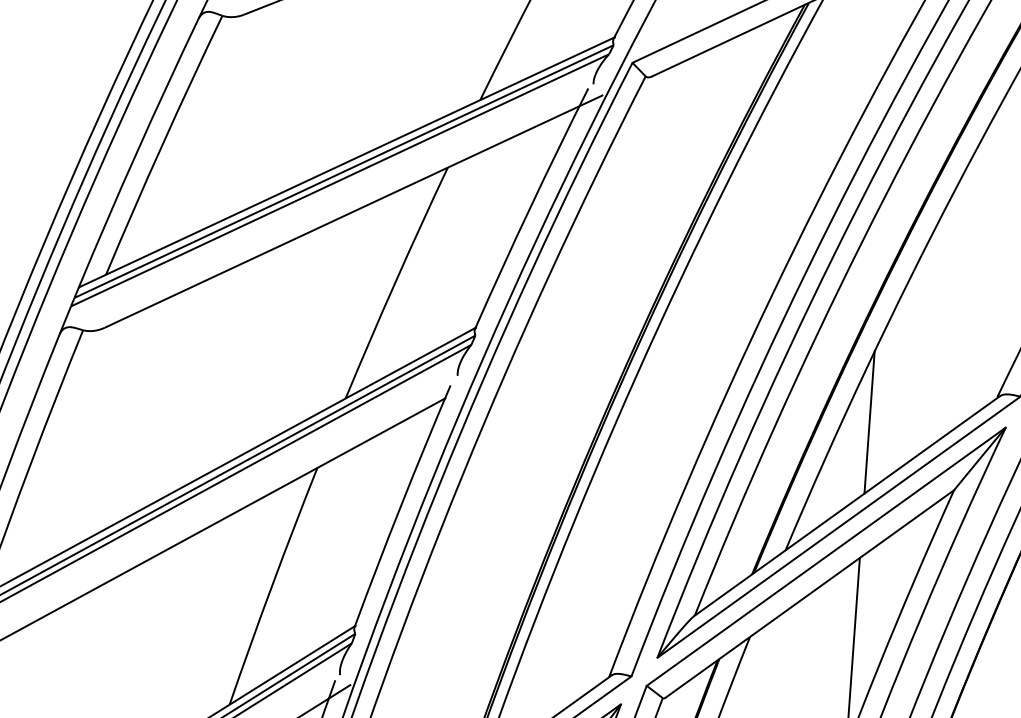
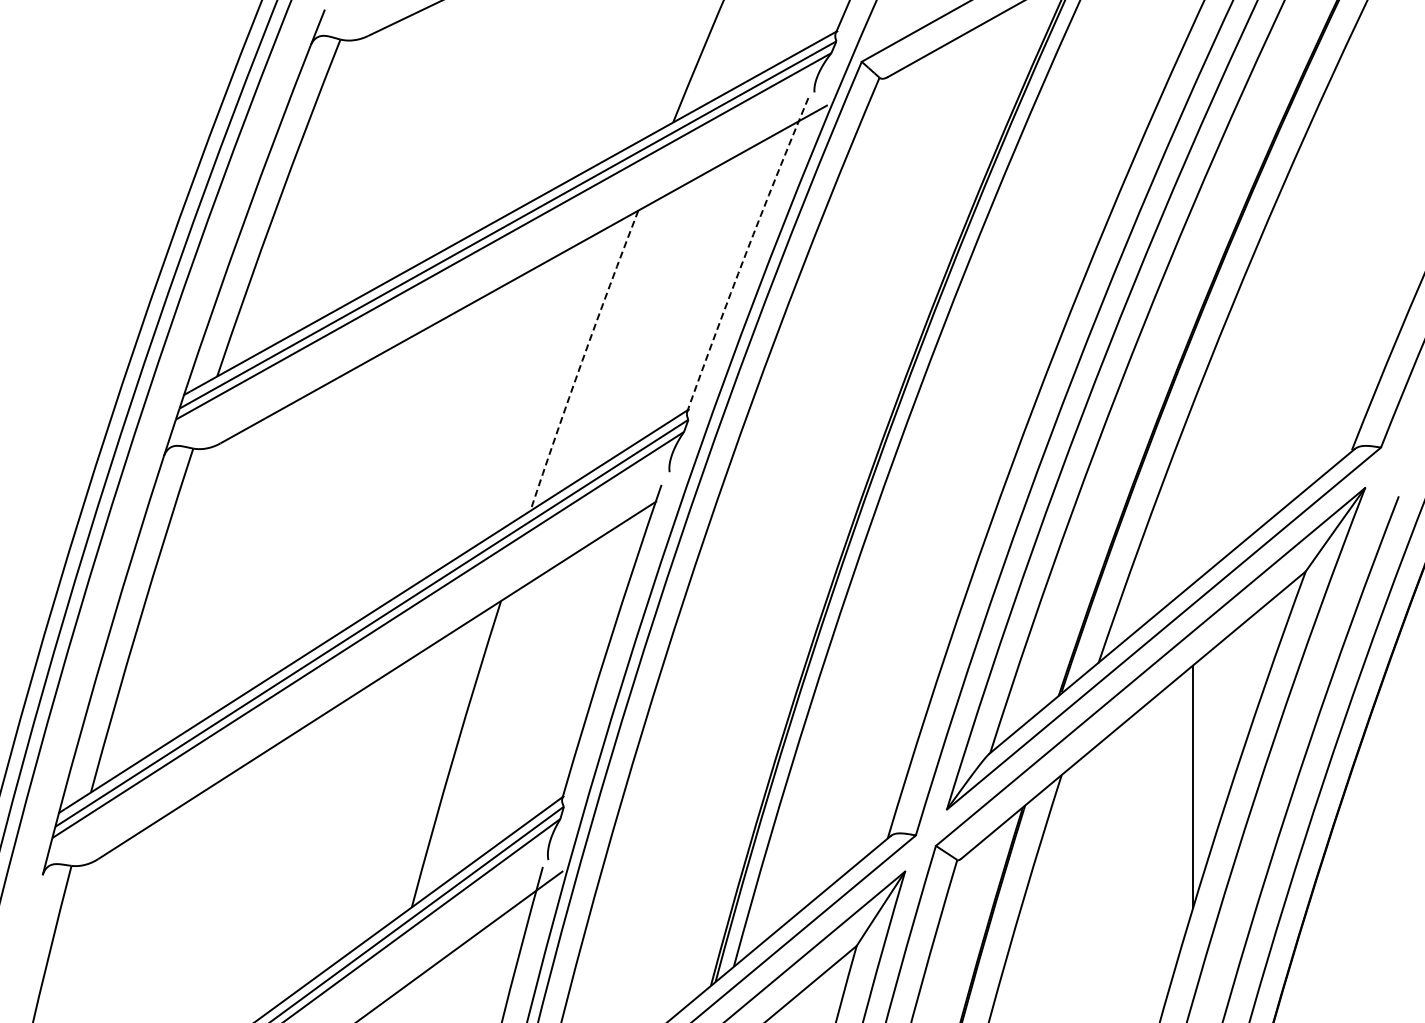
arc: (529, 208) -> (745, 254), solid -> dashed
arc: (395, 282) -> (582, 360), solid -> dashed
line: (869, 422) -> (1193, 493), removed

